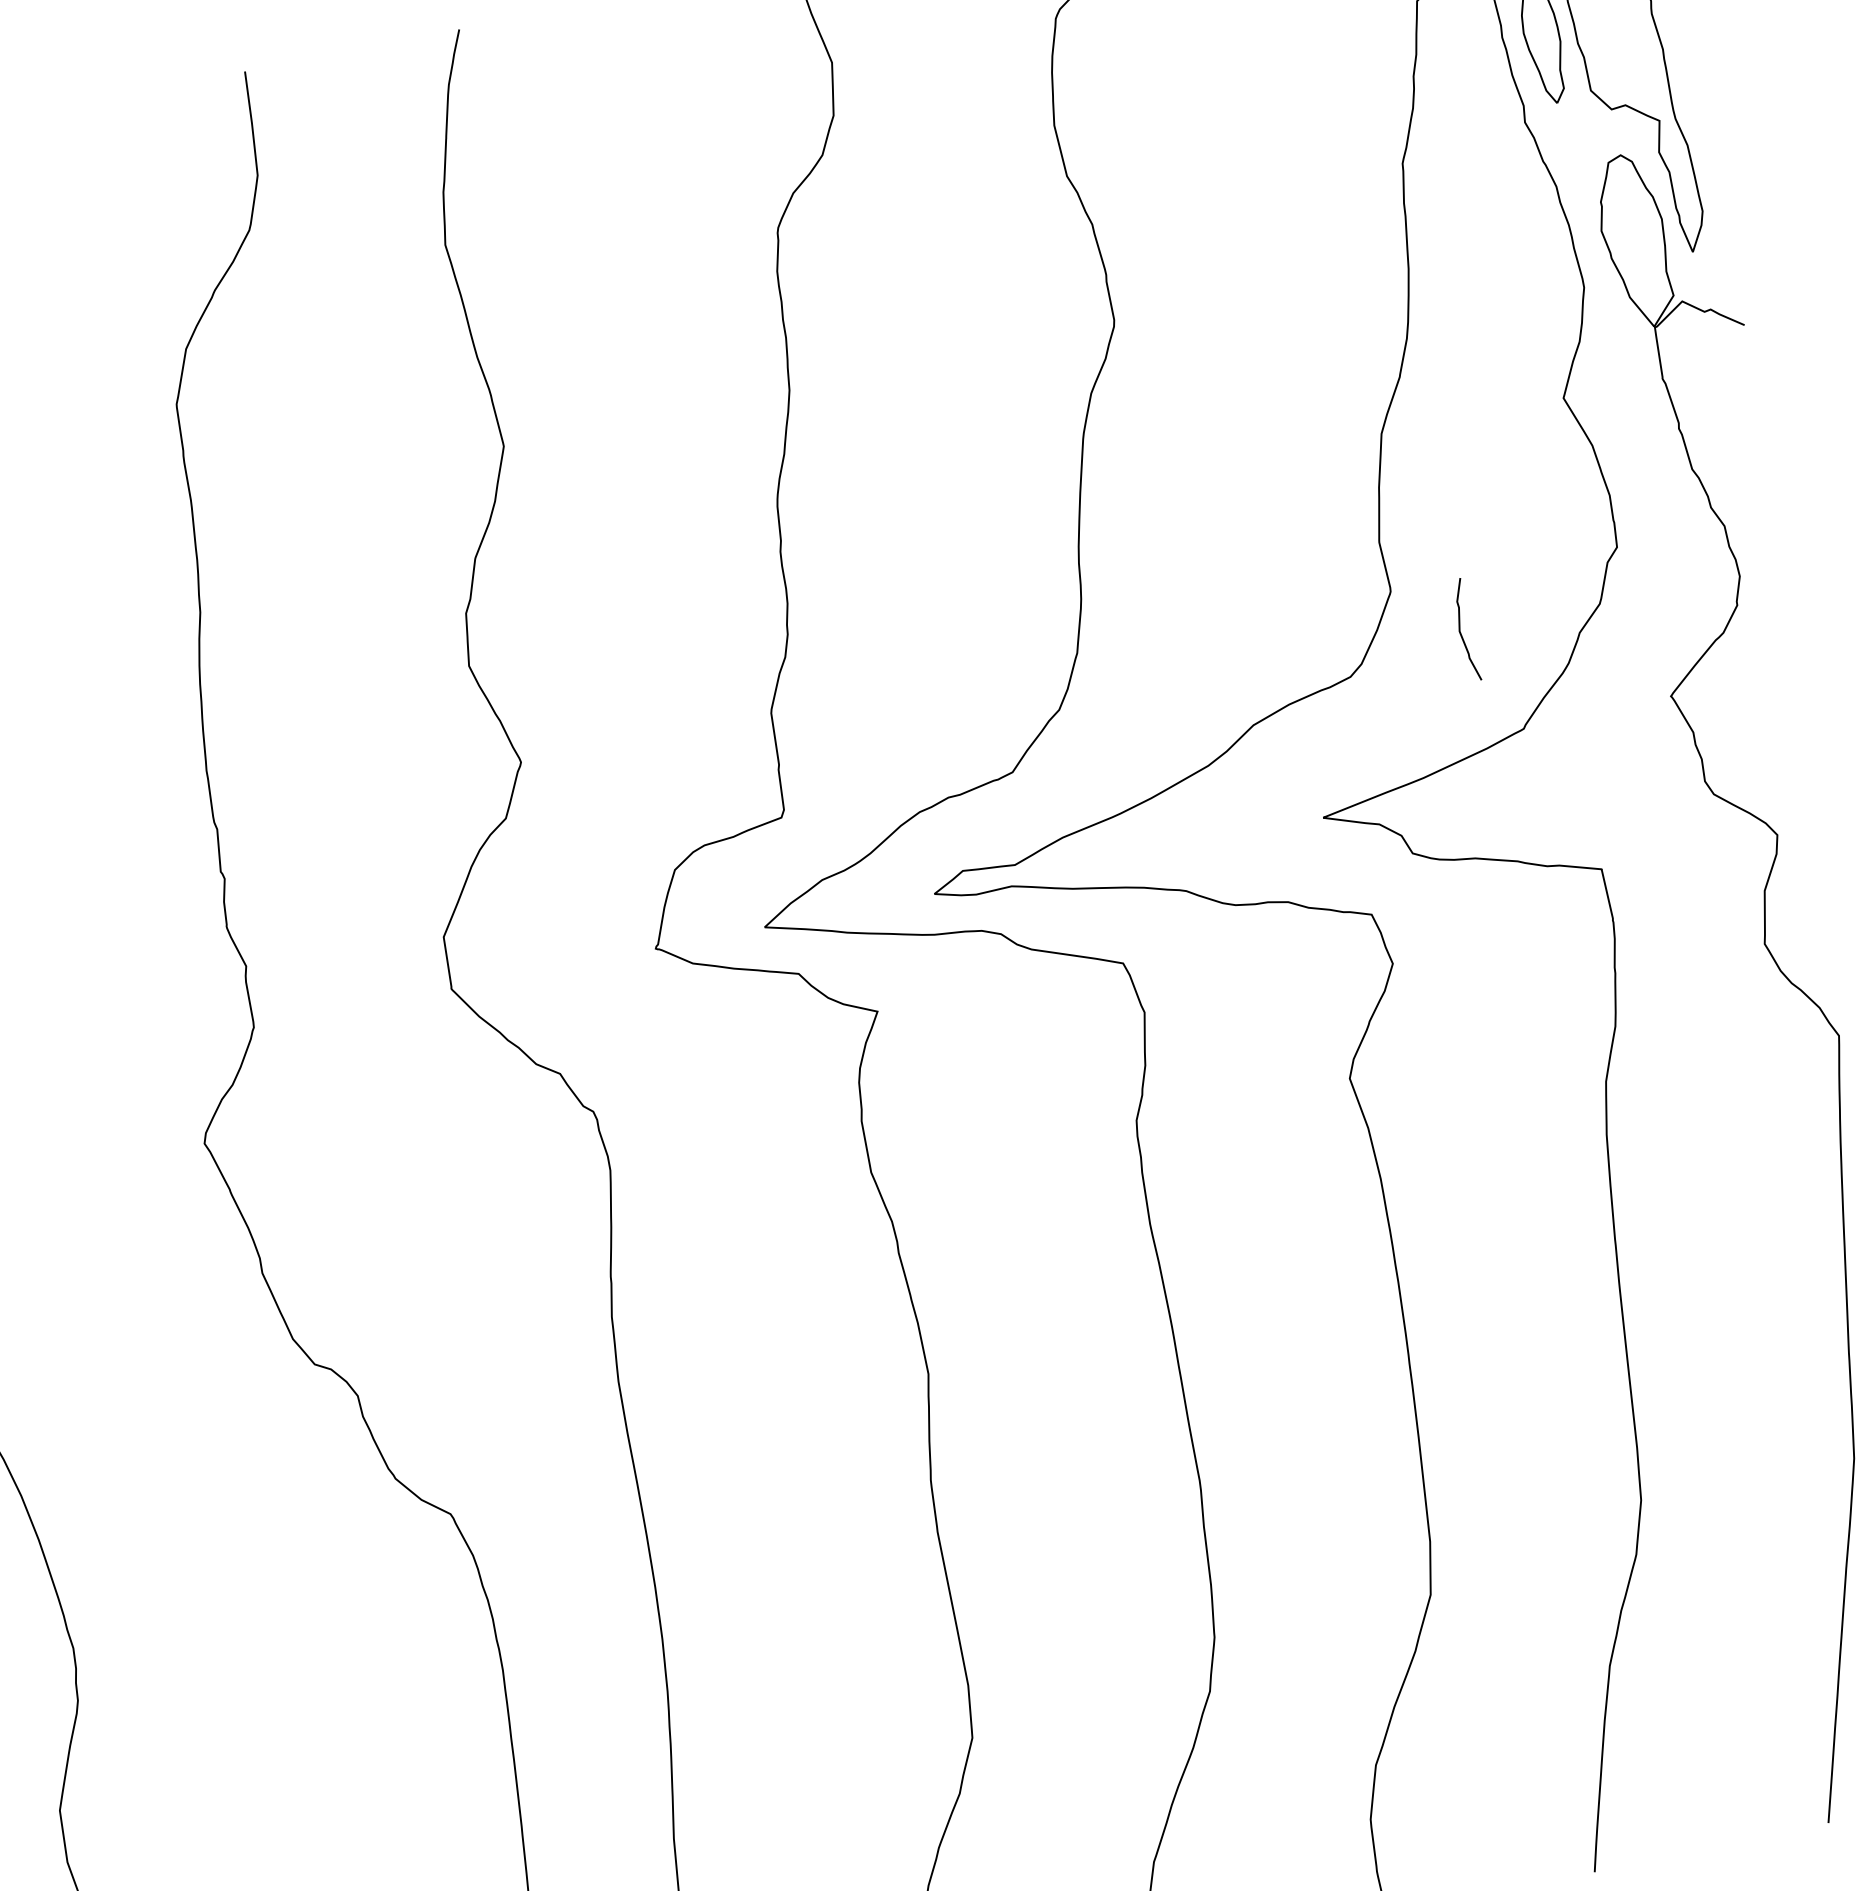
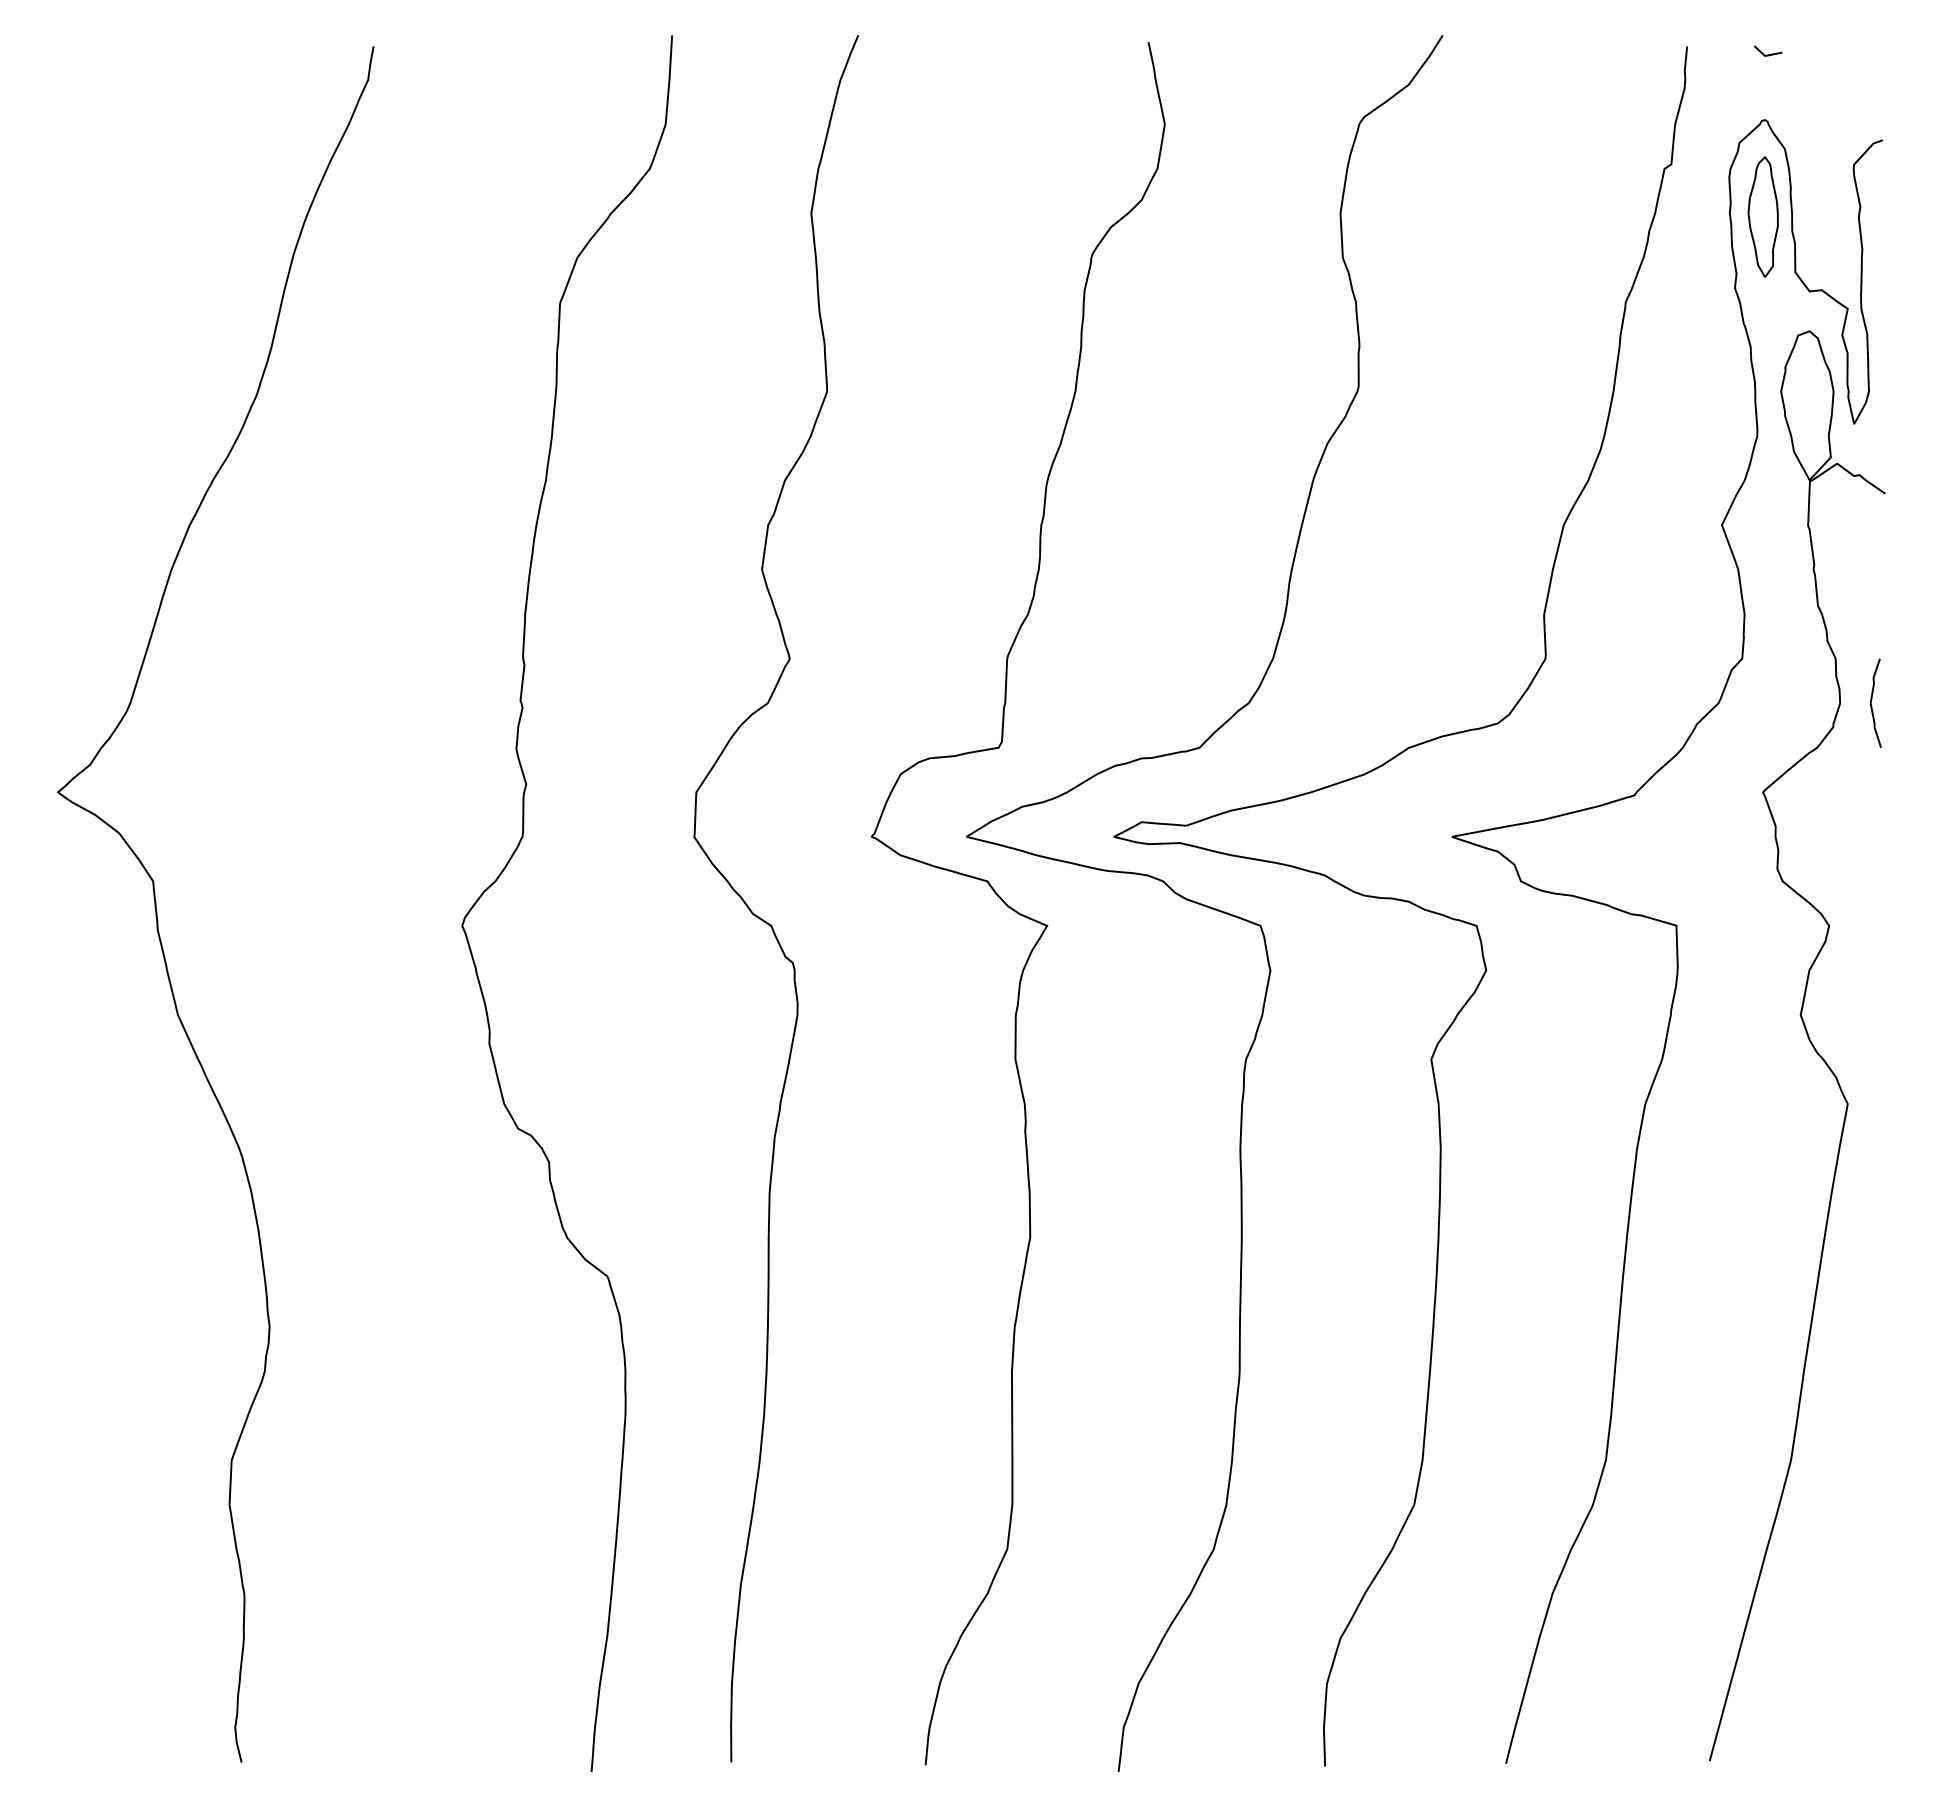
curve: (1461, 627) -> (1872, 700), moved

